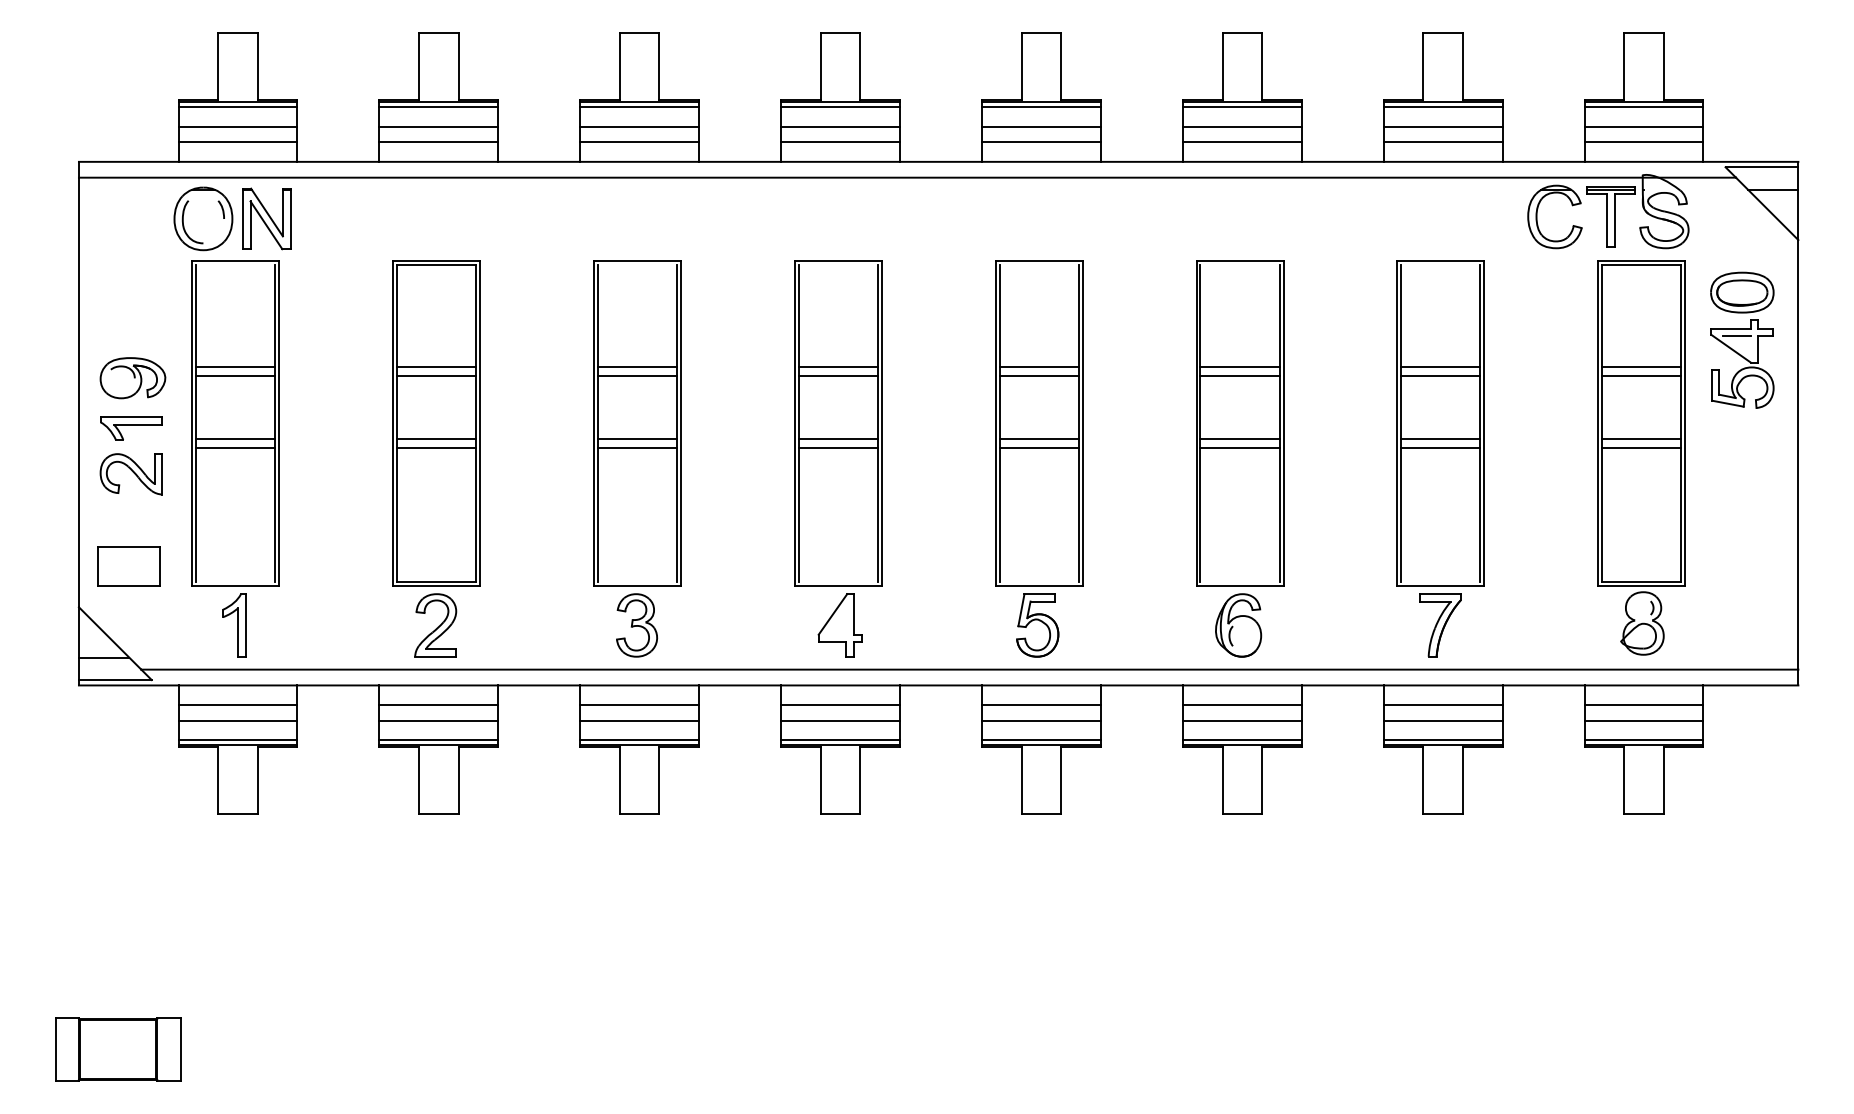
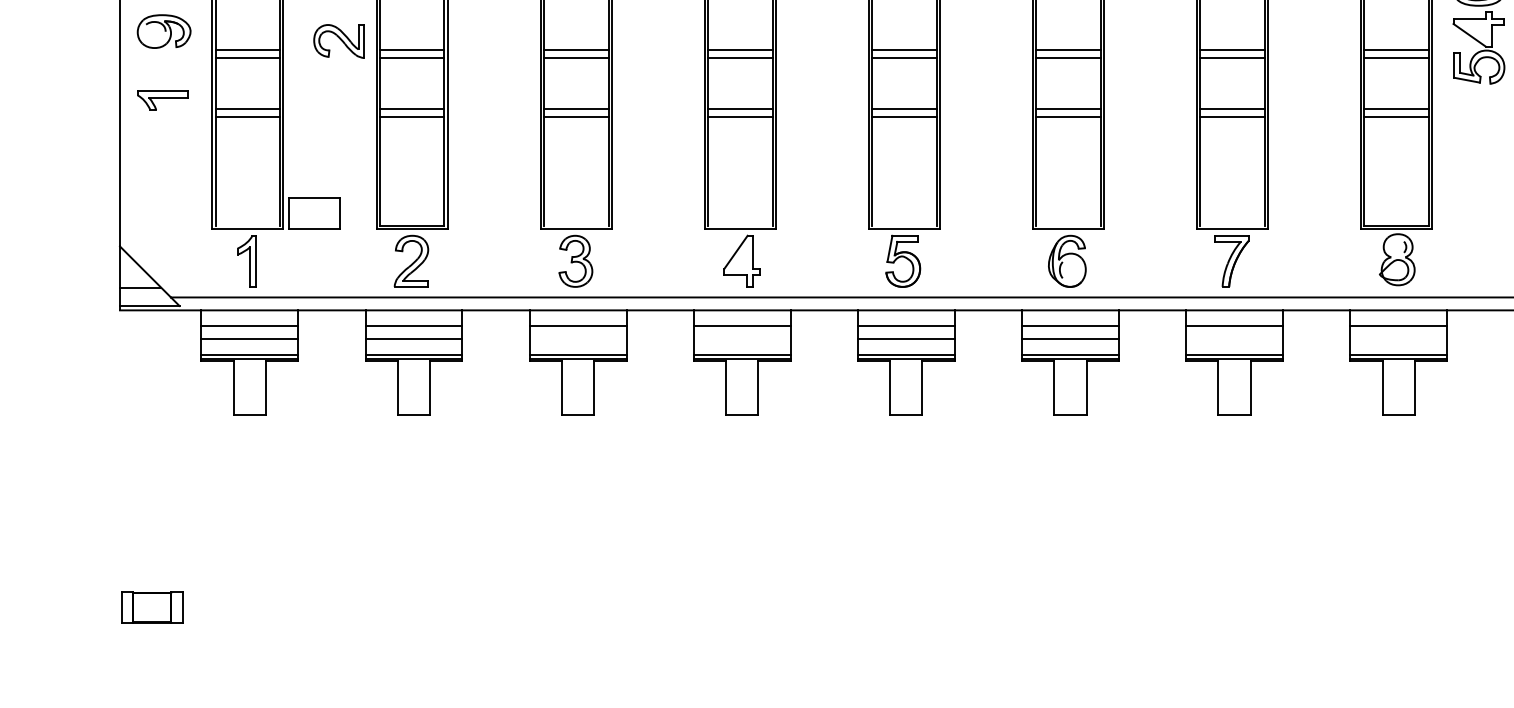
line: (1737, 336) -> (1474, 25), removed
part: (132, 378) -> (163, 31), moved
part: (130, 474) -> (338, 41), moved
part: (128, 566) -> (314, 213), moved
line: (639, 720) -> (577, 339), removed
line: (840, 720) -> (742, 339), removed
line: (1442, 720) -> (1233, 339), removed
line: (1643, 720) -> (1398, 339), removed
part: (118, 1049) -> (152, 607), size x0.6

